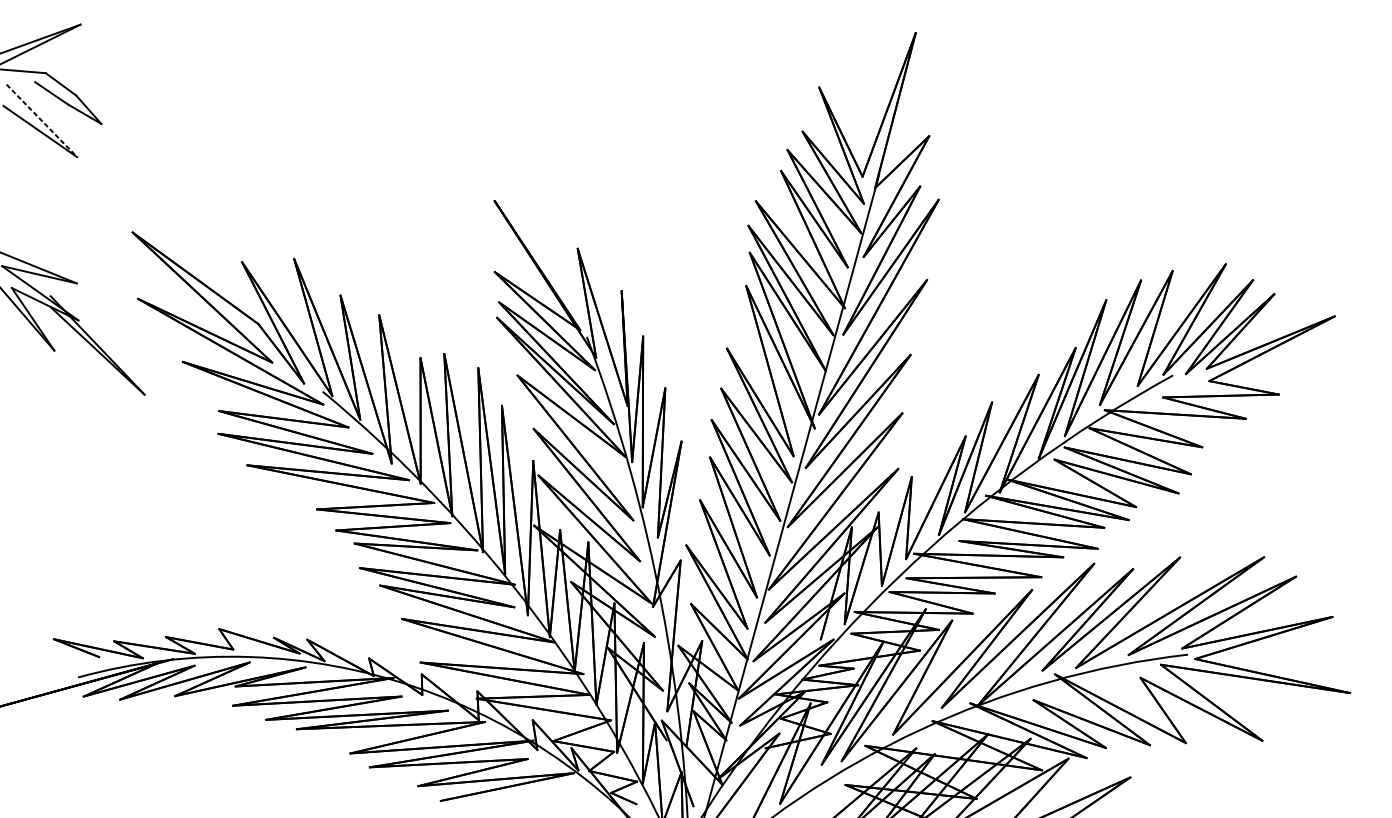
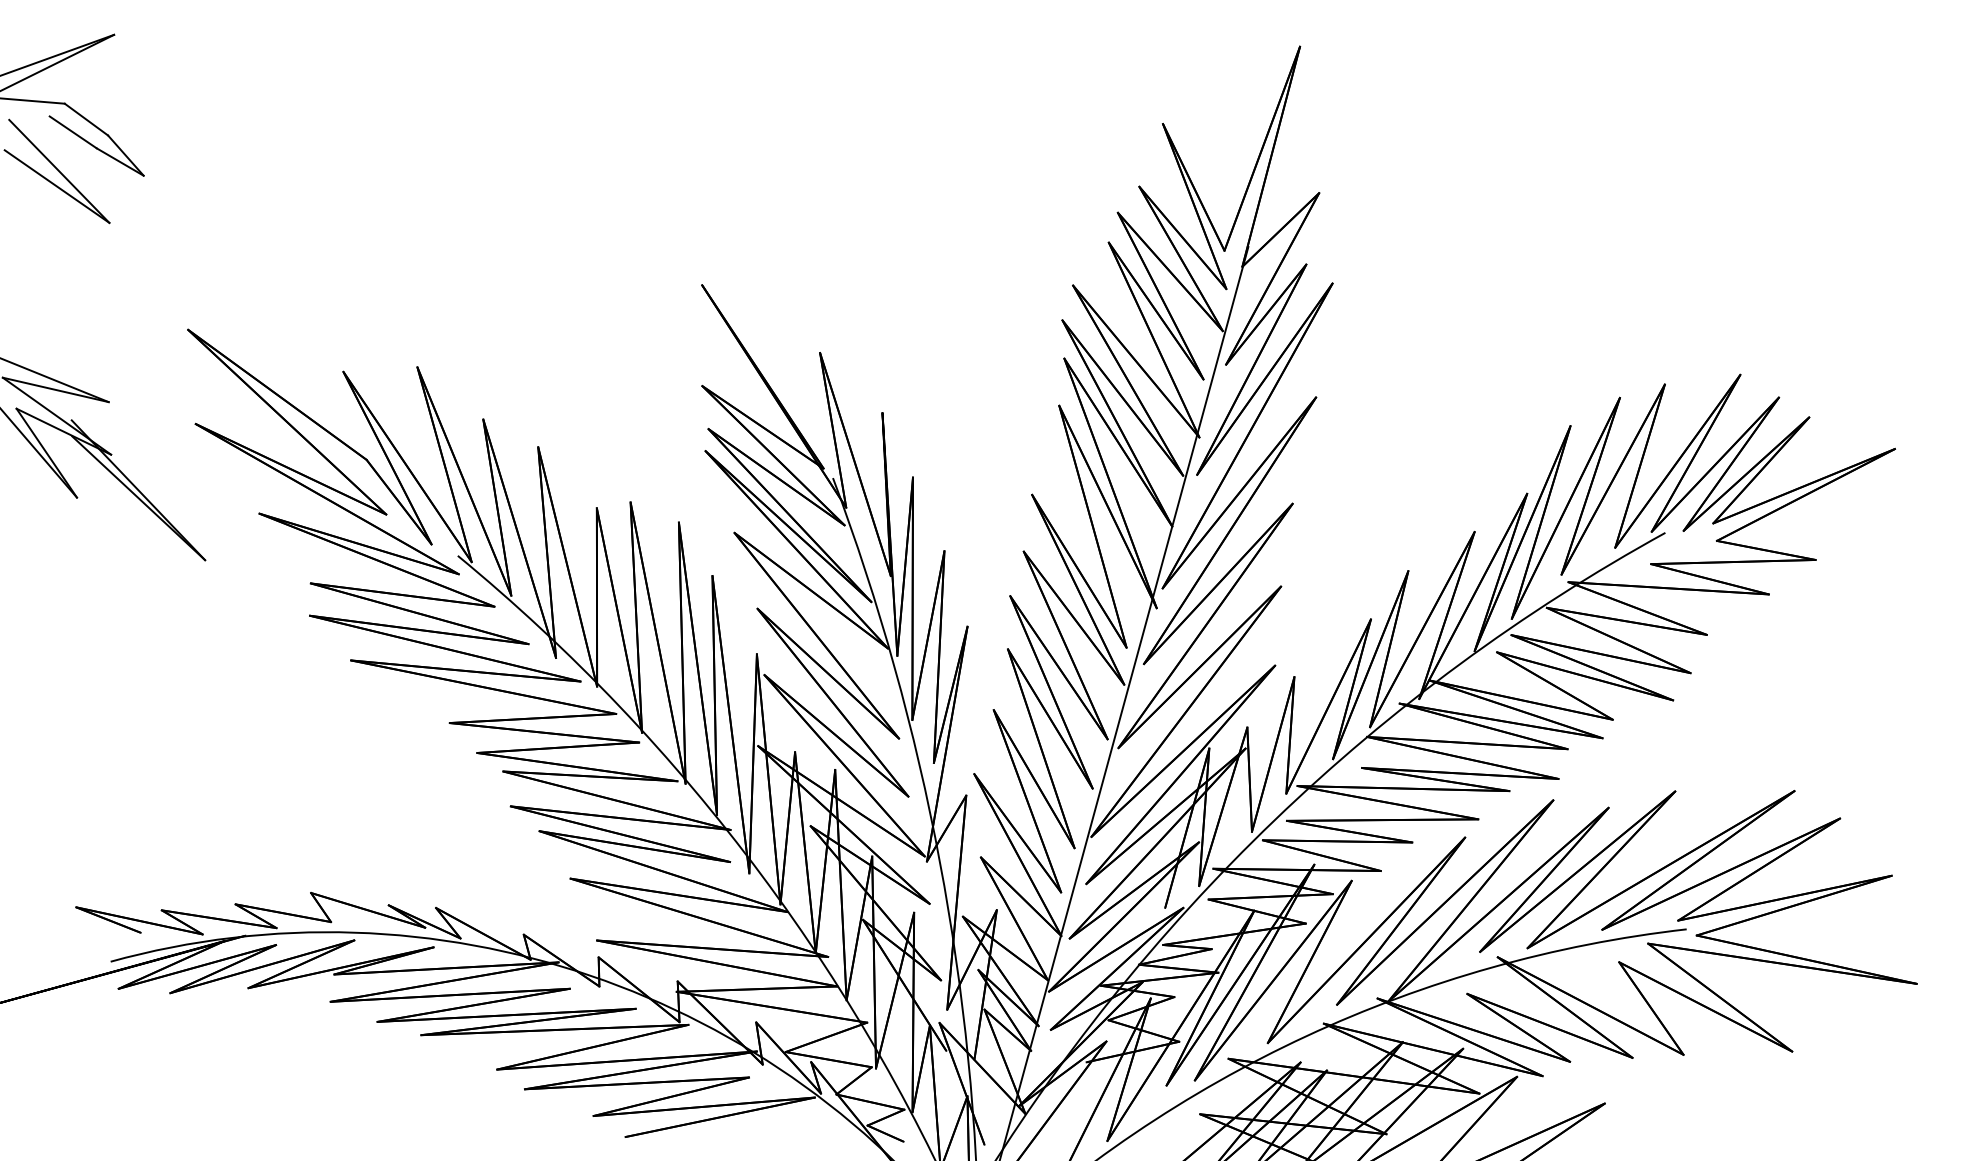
line: (42, 120) -> (59, 171), dashed -> solid

